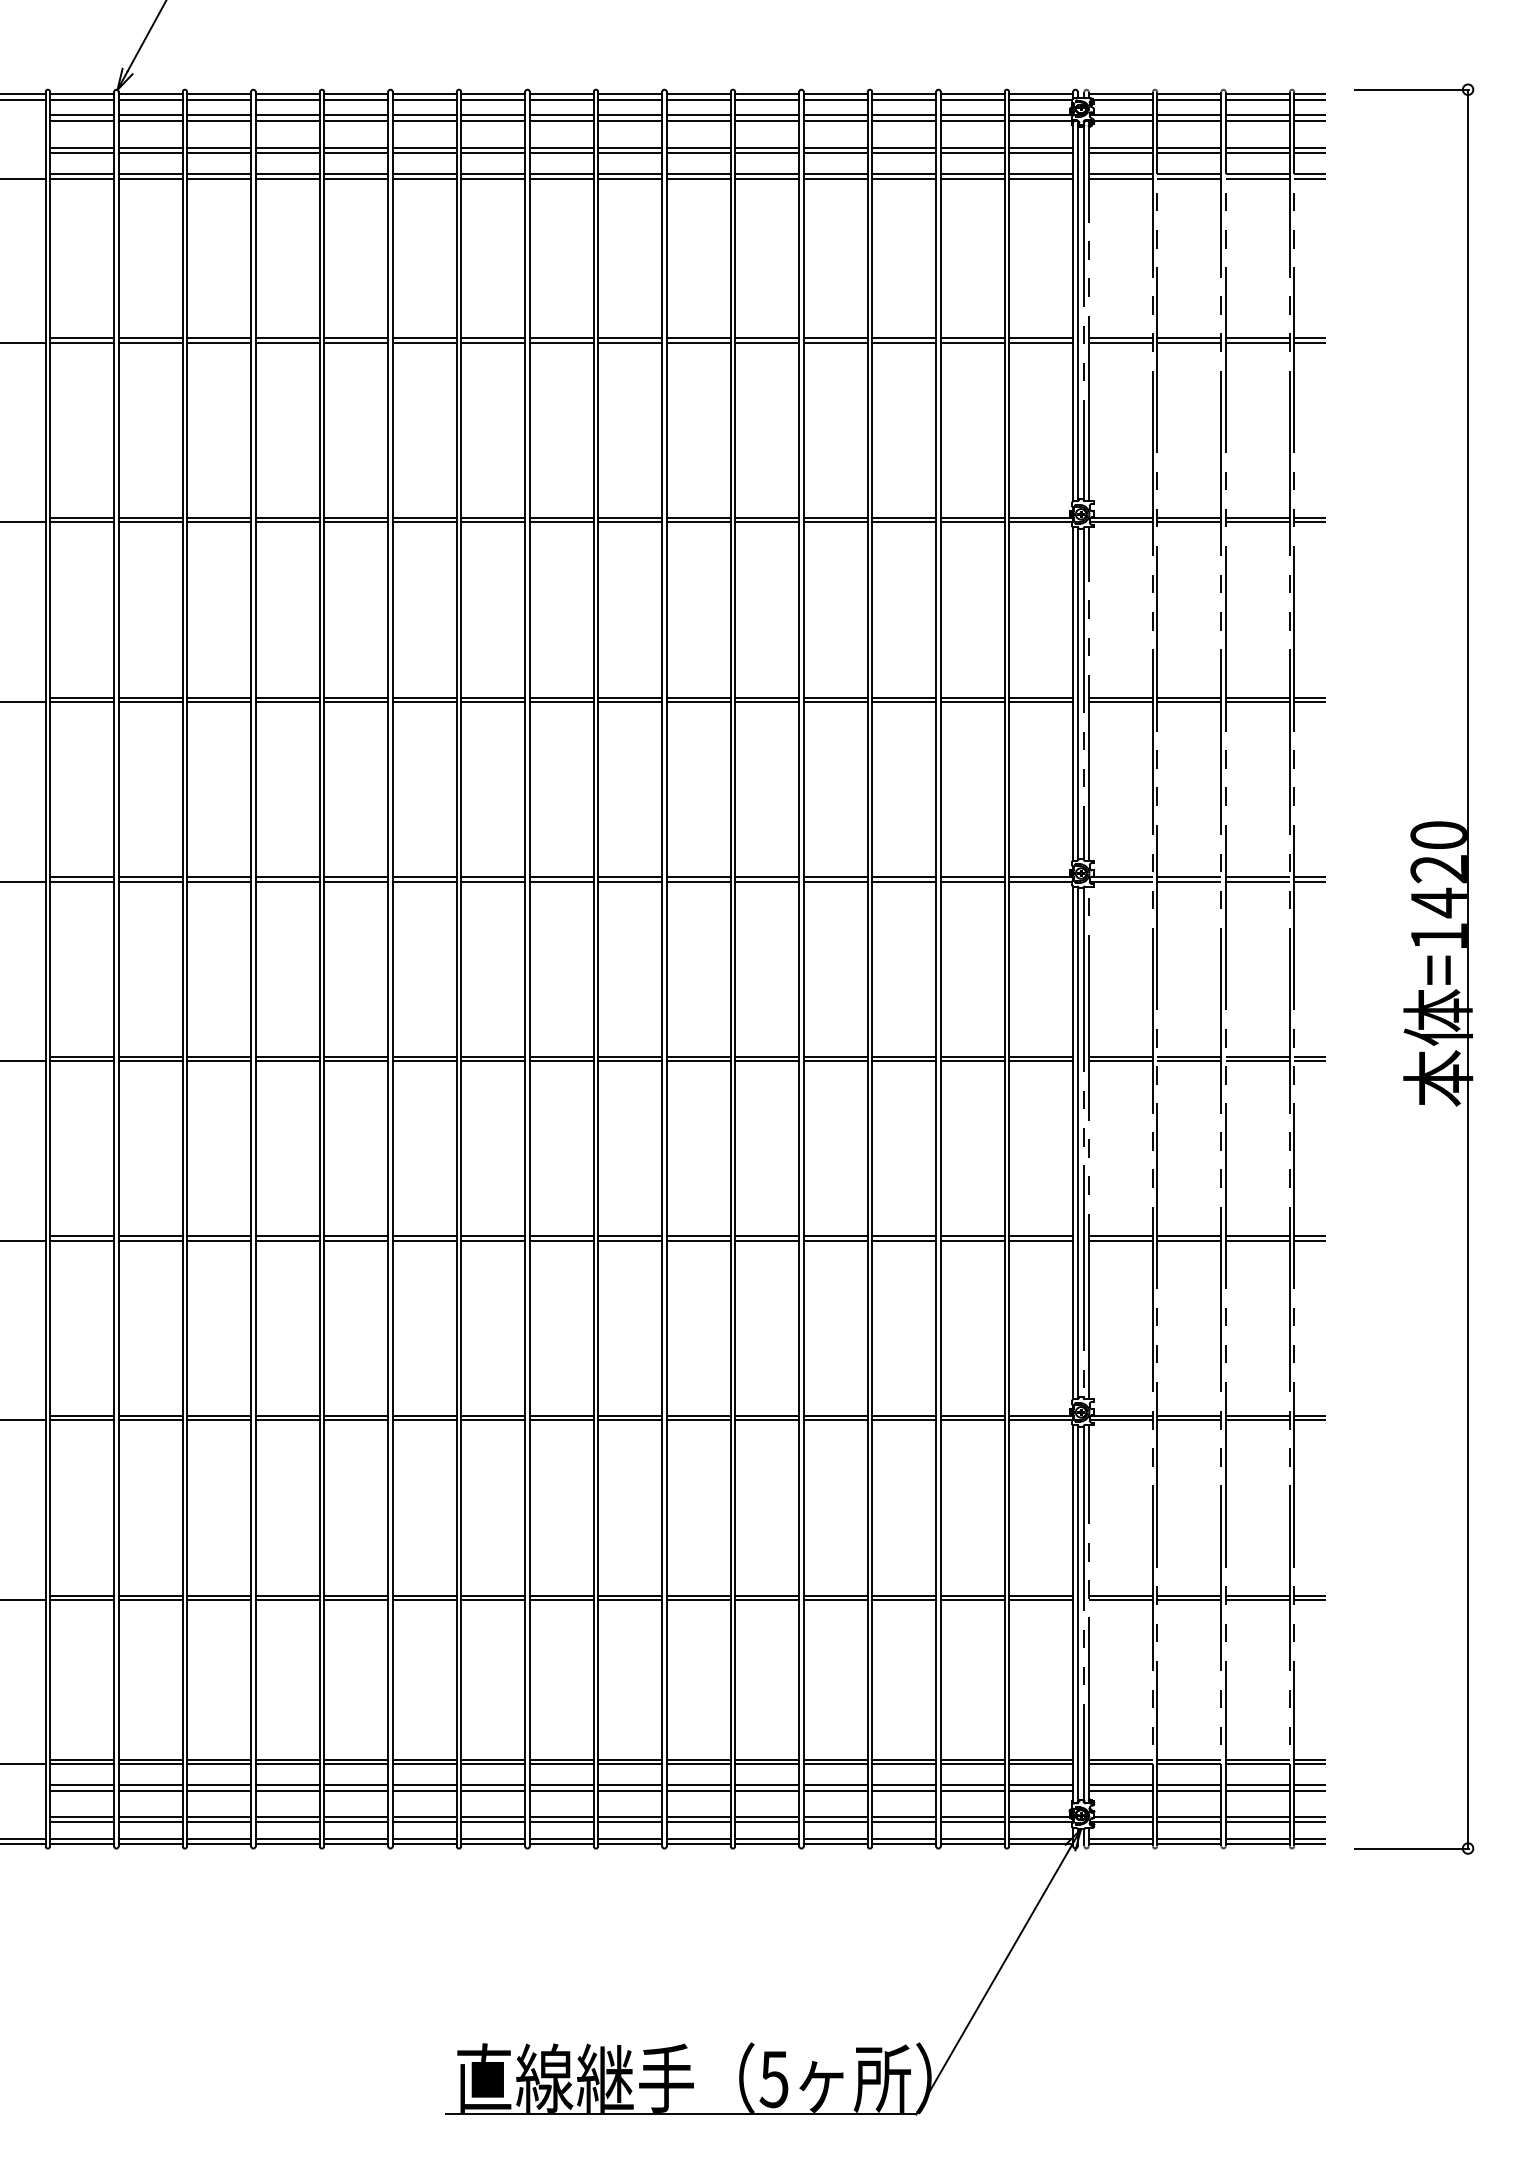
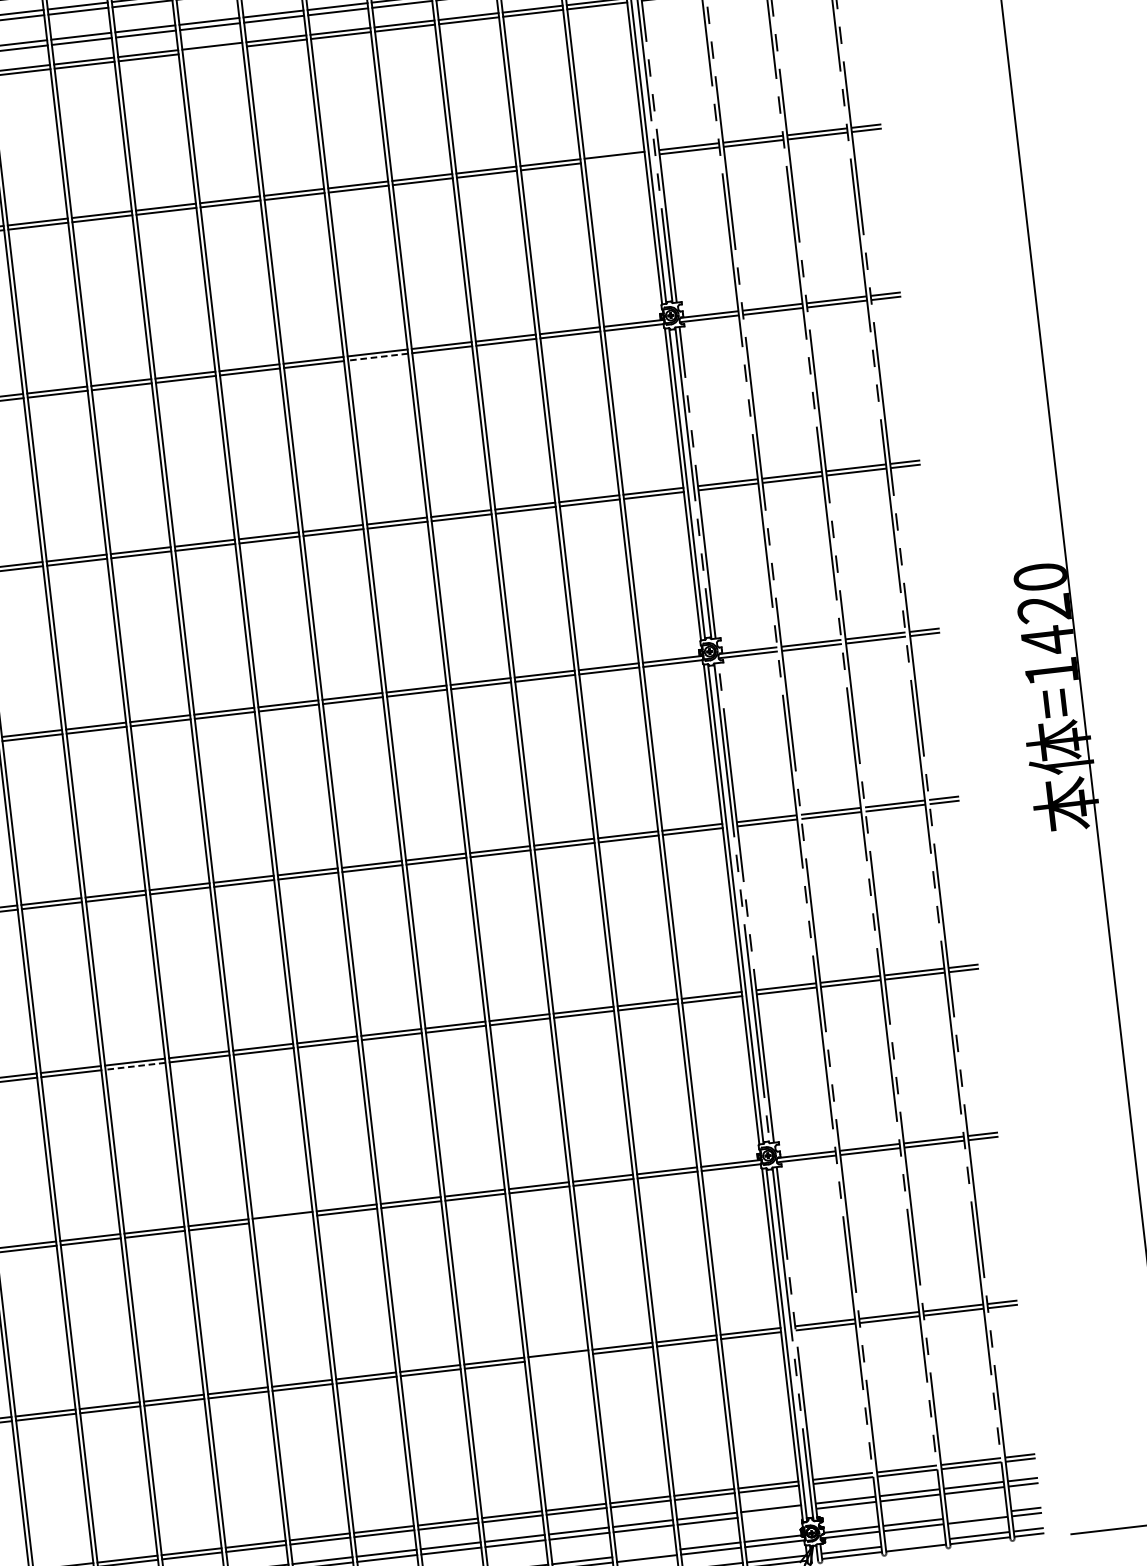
line: (630, 178) -> (213, 50), removed
line: (1041, 342) -> (615, 159), removed
line: (766, 522) -> (377, 357), solid -> dashed
line: (424, 1240) -> (135, 1066), solid -> dashed
line: (561, 1420) -> (282, 1219), removed
line: (835, 1599) -> (558, 1357), removed
line: (1041, 1790) -> (772, 1513), removed
line: (904, 1816) -> (646, 1553), removed
line: (1257, 1816) -> (976, 1514), removed
line: (1189, 1838) -> (915, 1542), removed

